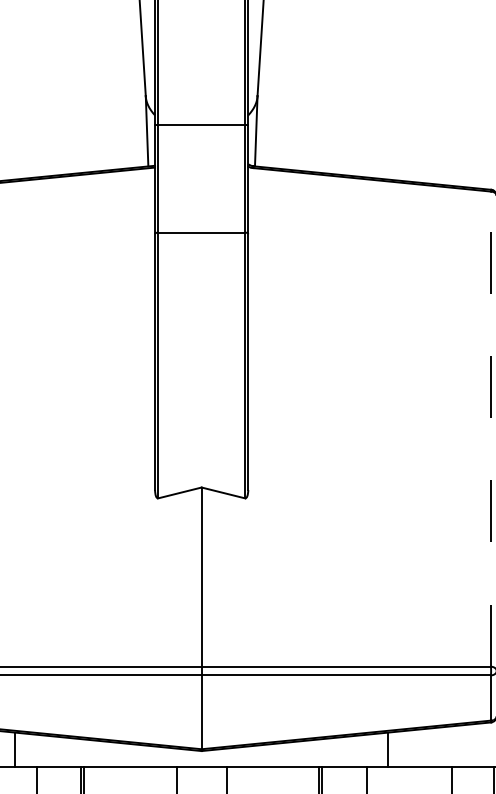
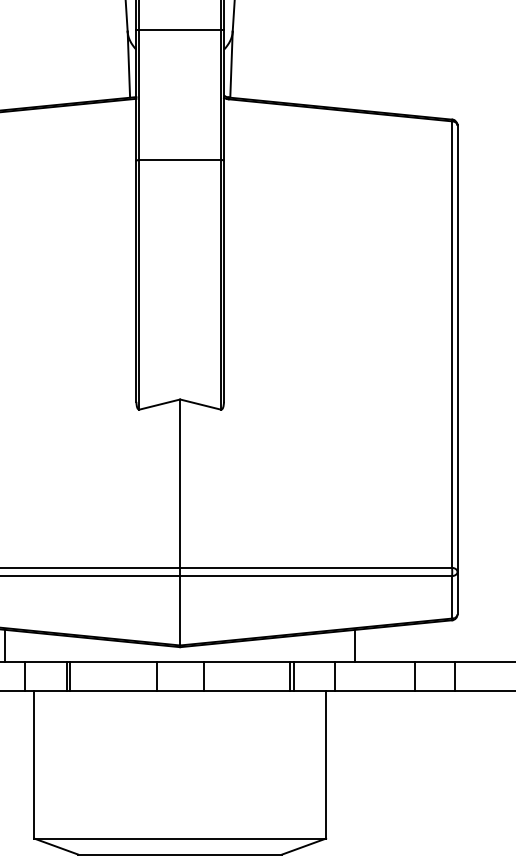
line: (200, 125) -> (179, 30), moved
line: (491, 429) -> (452, 344), dashed -> solid

